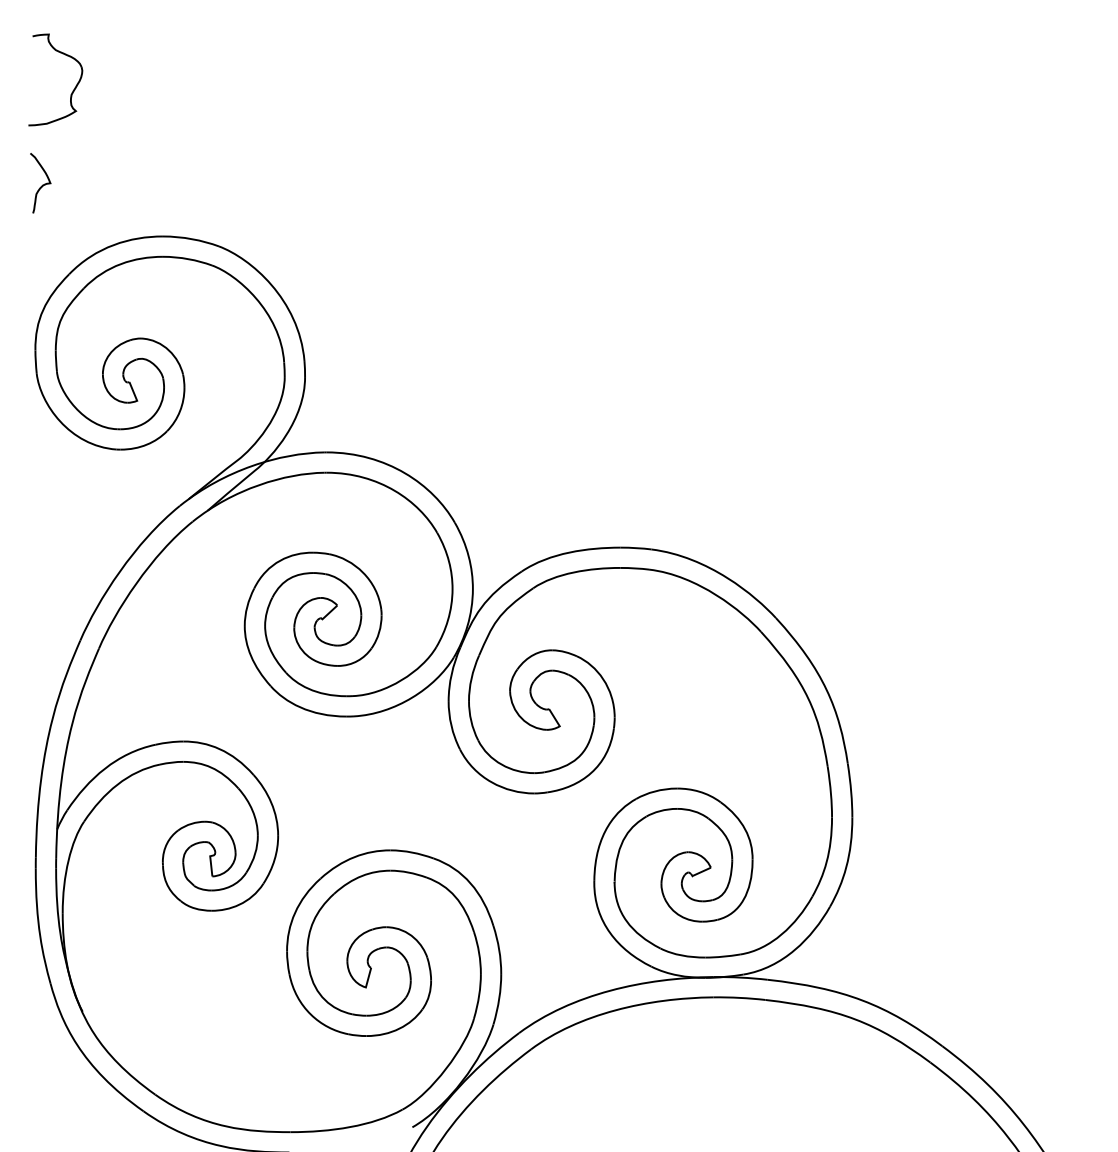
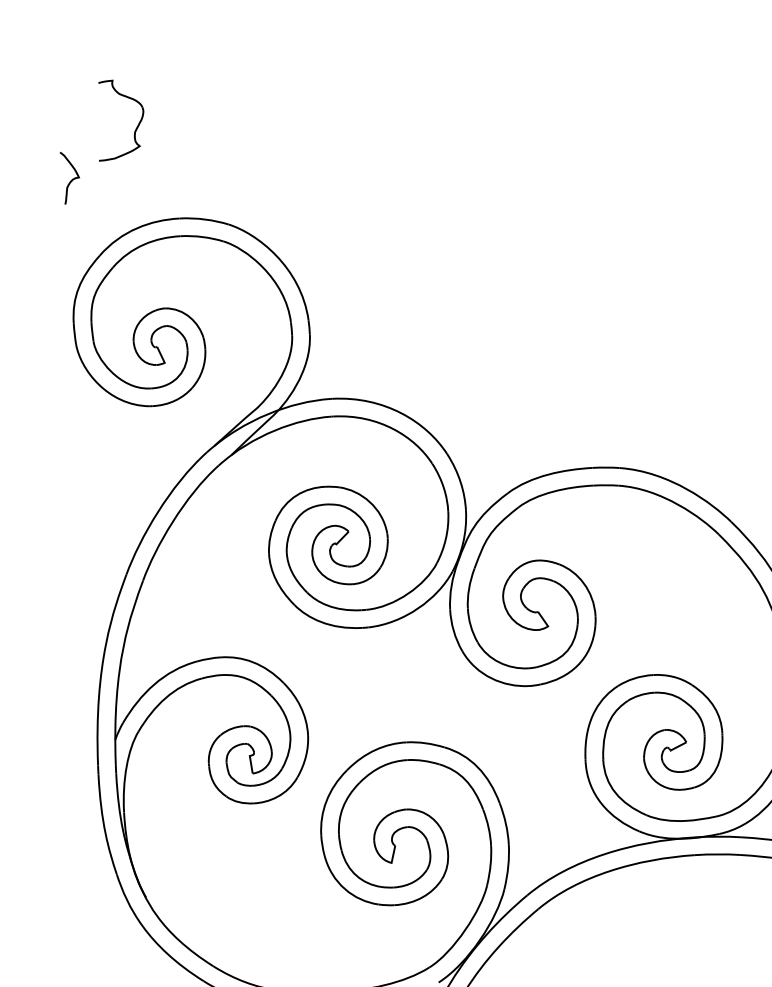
part: (72, 90) -> (135, 128), moved

